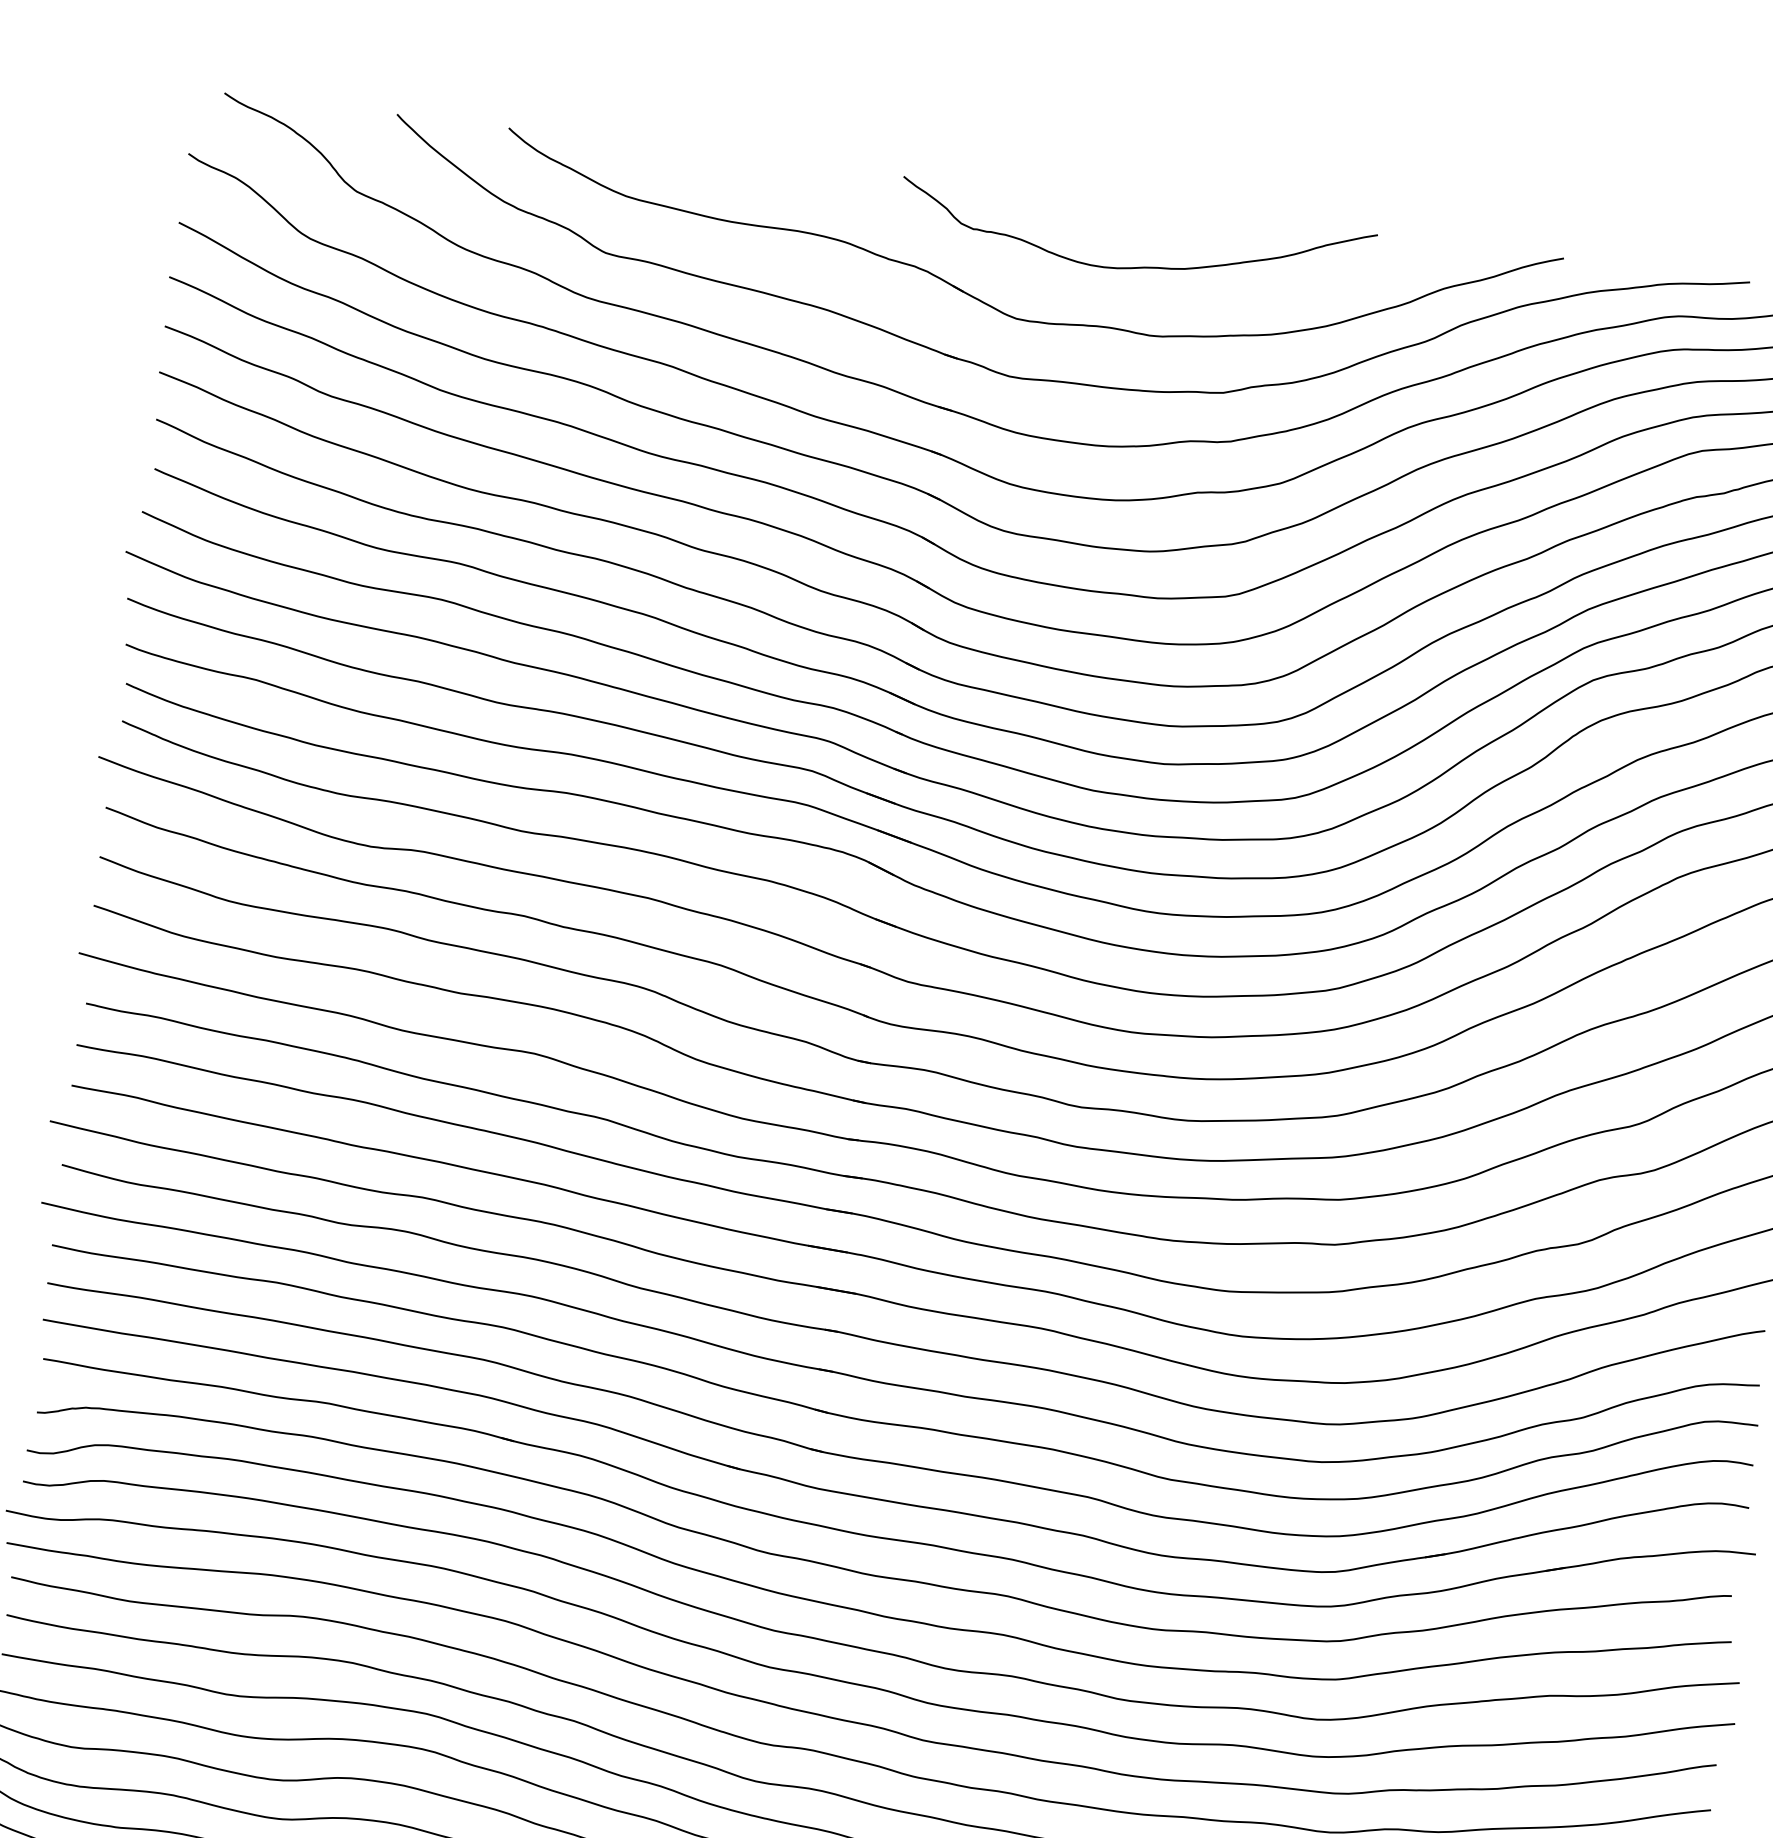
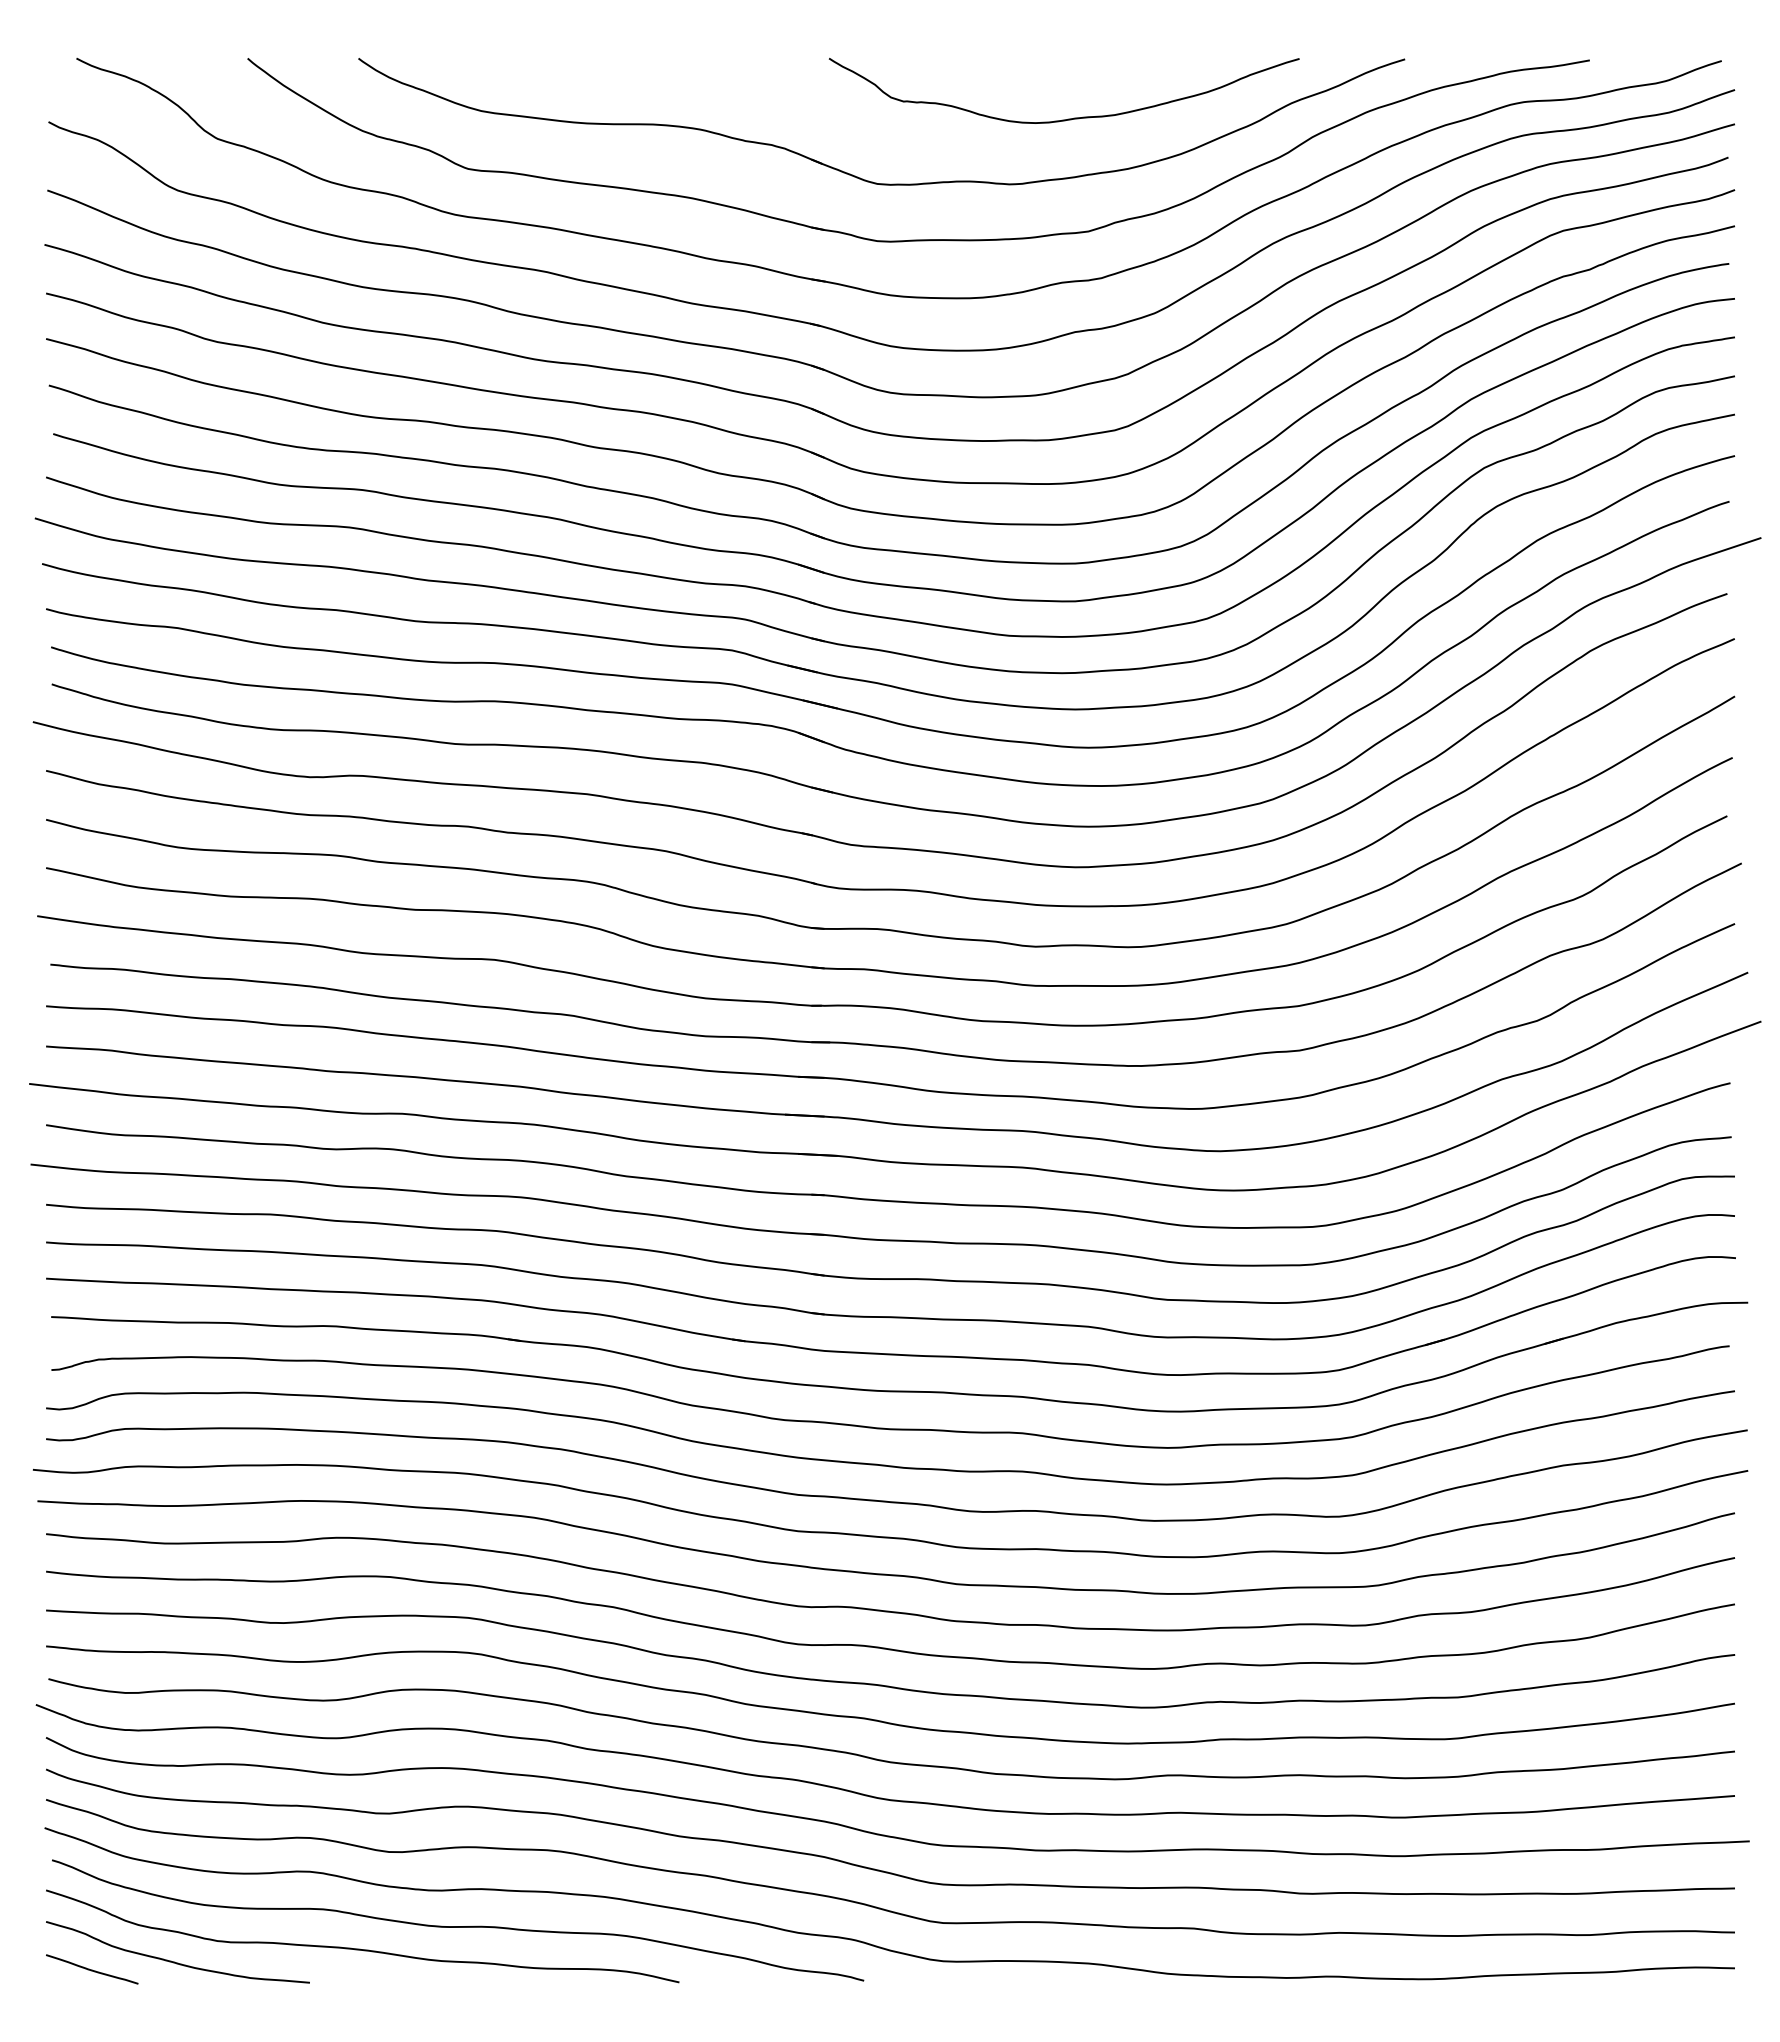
curve: (1137, 266) -> (1068, 118), moved

